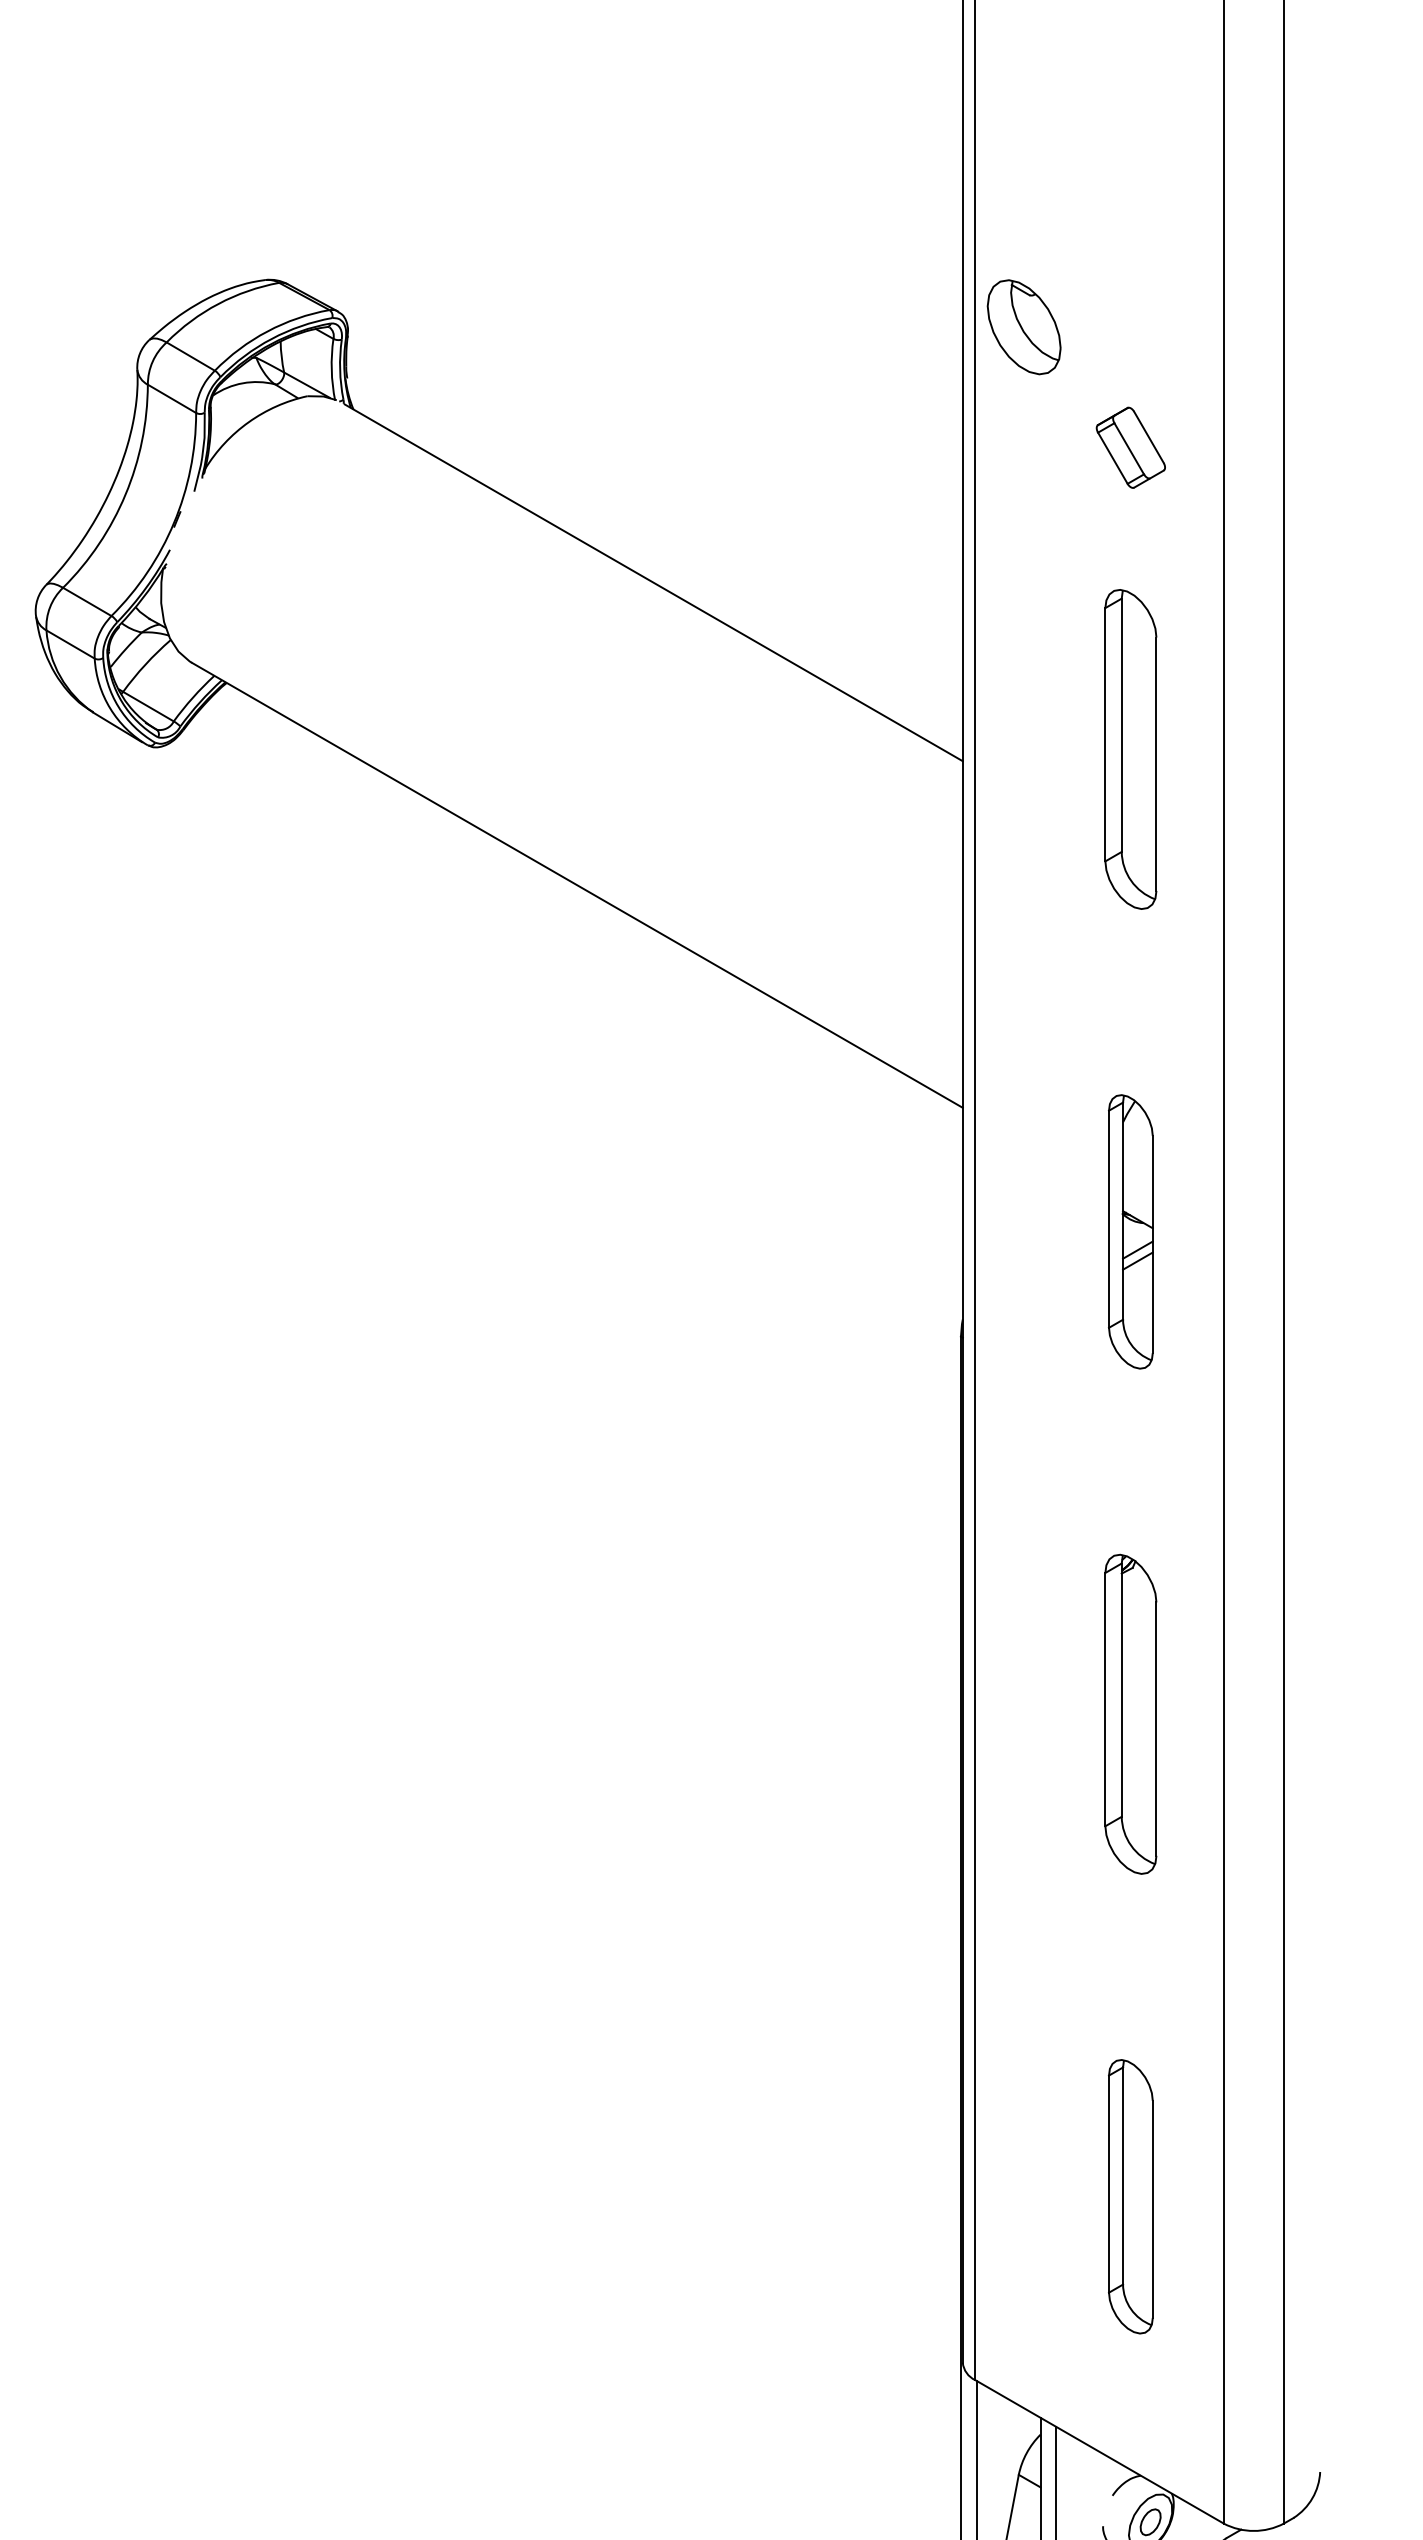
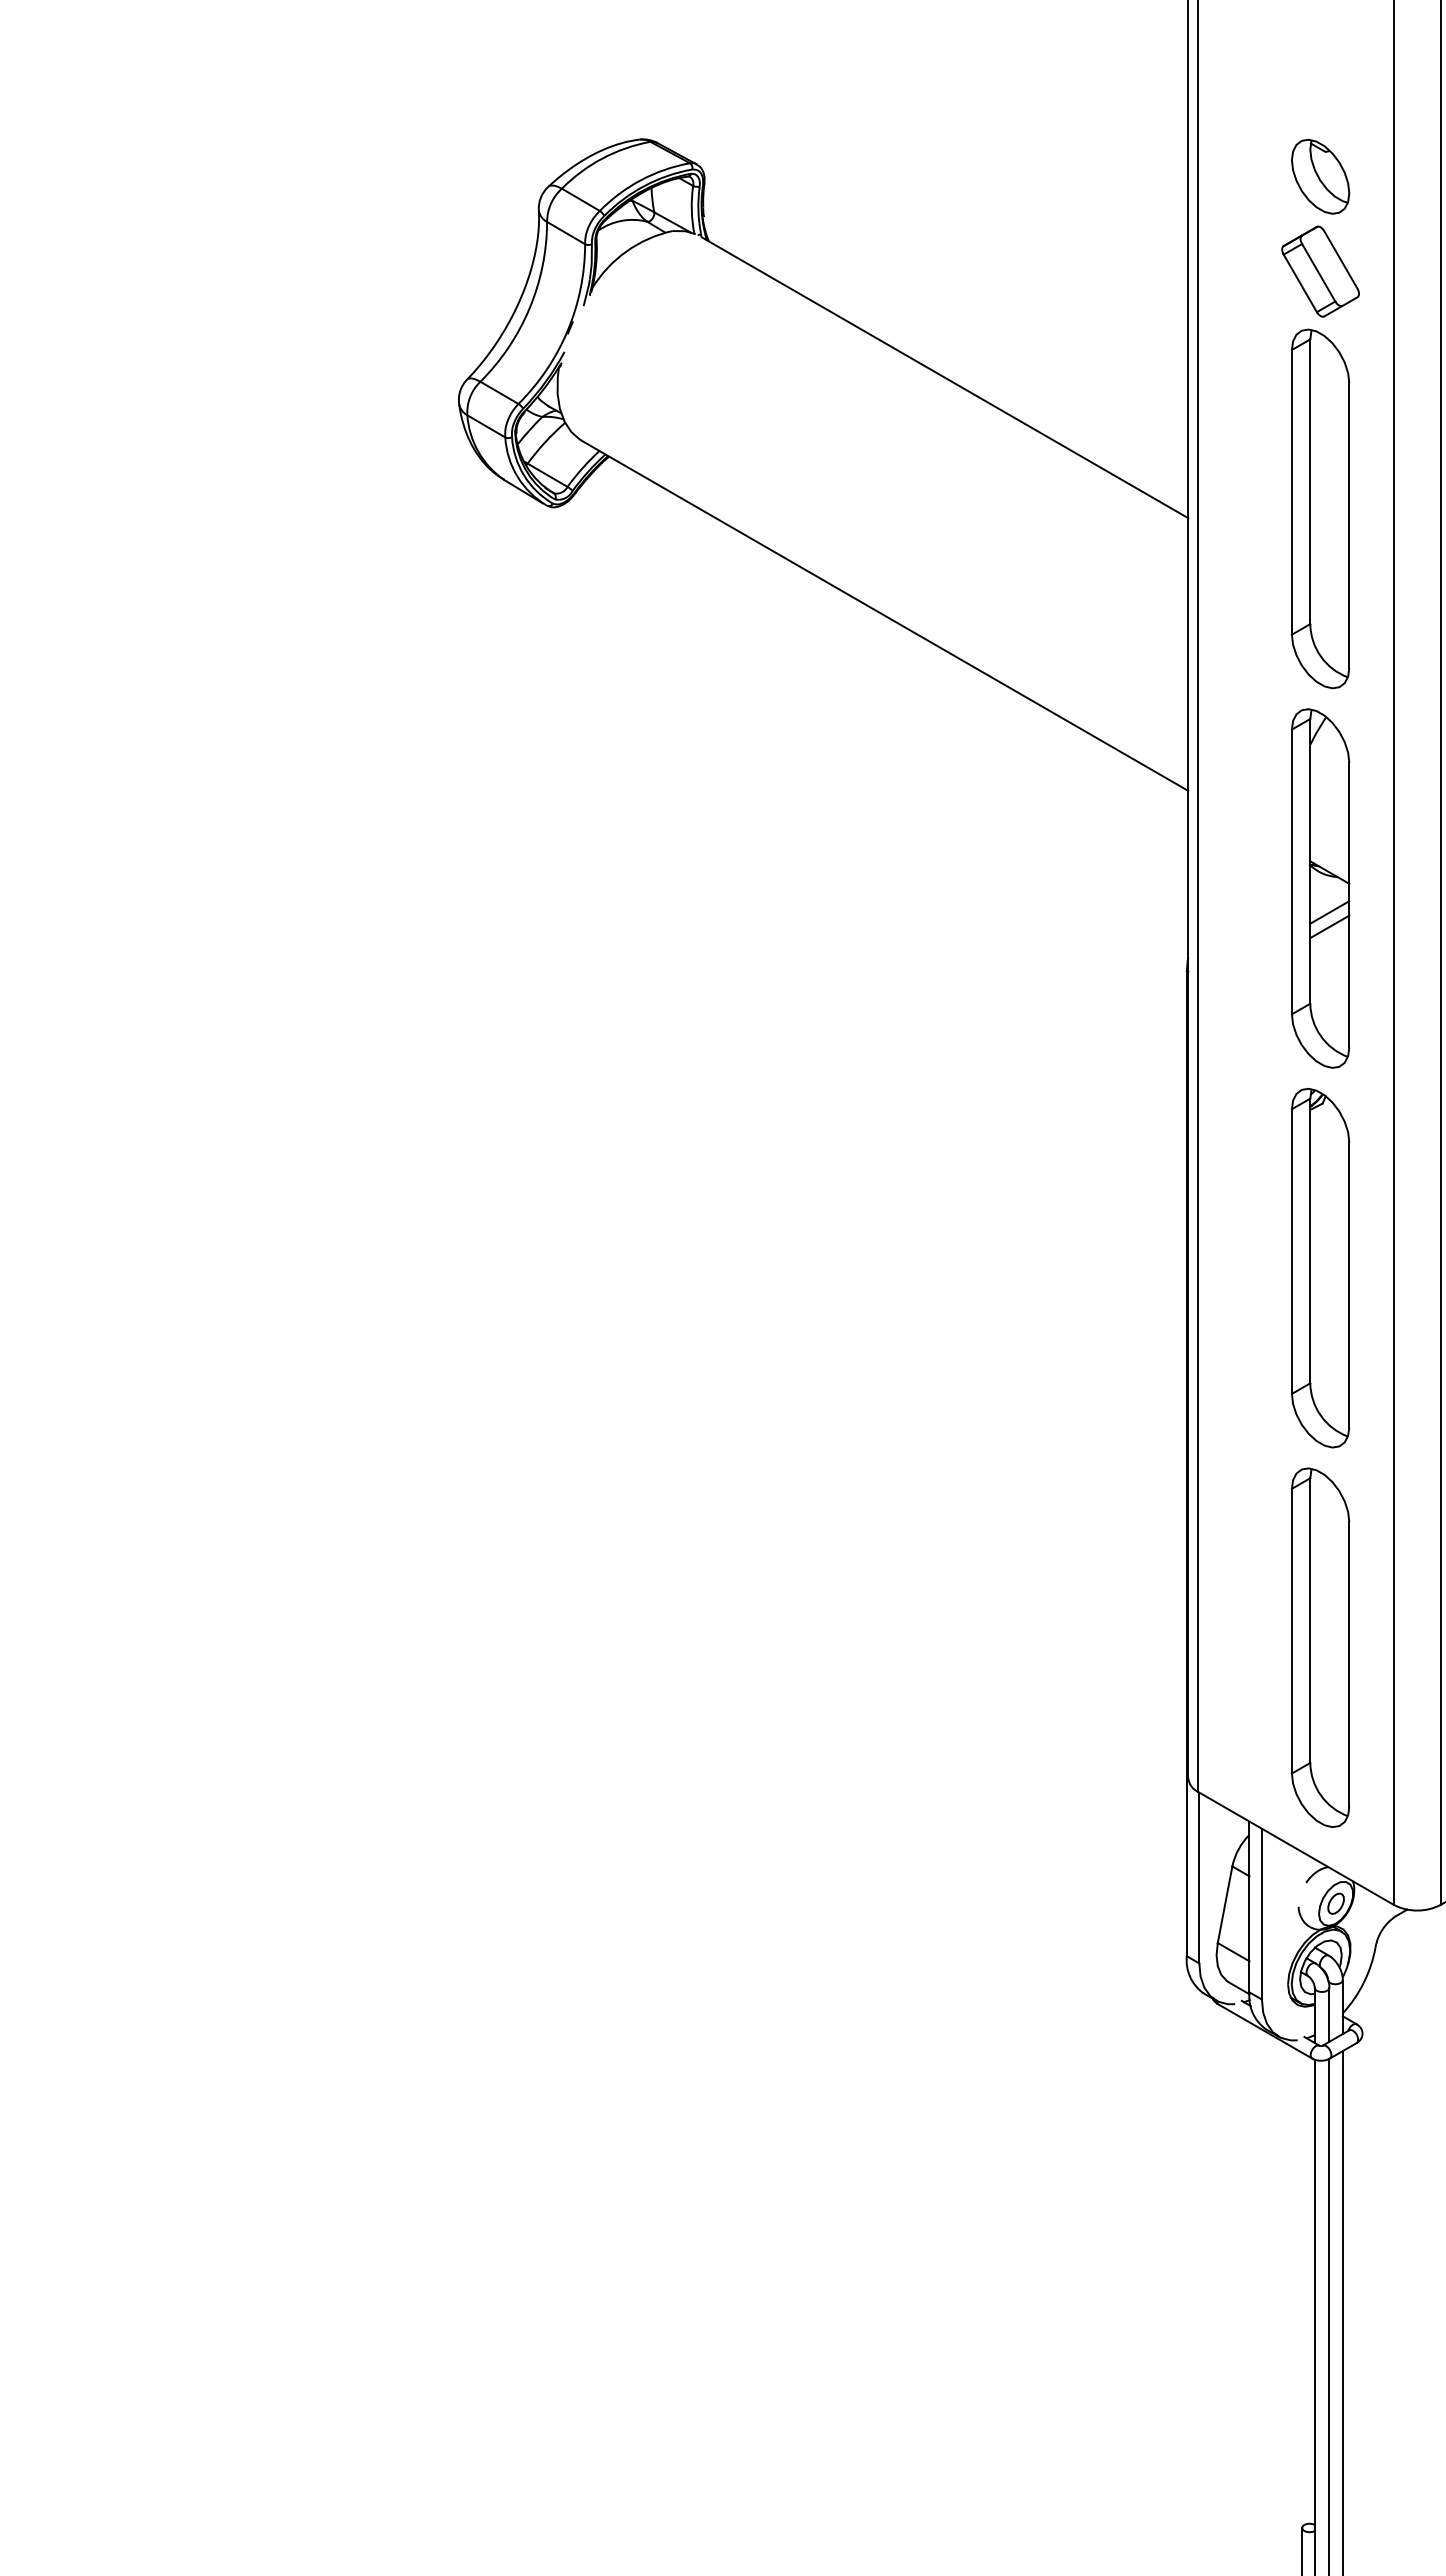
part: (1024, 326) -> (1320, 176), moved
part: (1130, 447) -> (1320, 271), size x1.43
part: (1130, 748) -> (1320, 508), size x1.43
part: (1130, 1231) -> (1320, 888), size x1.67
part: (1130, 1713) -> (1320, 1267), size x1.43
part: (1130, 2196) -> (1320, 1647), size x1.67

